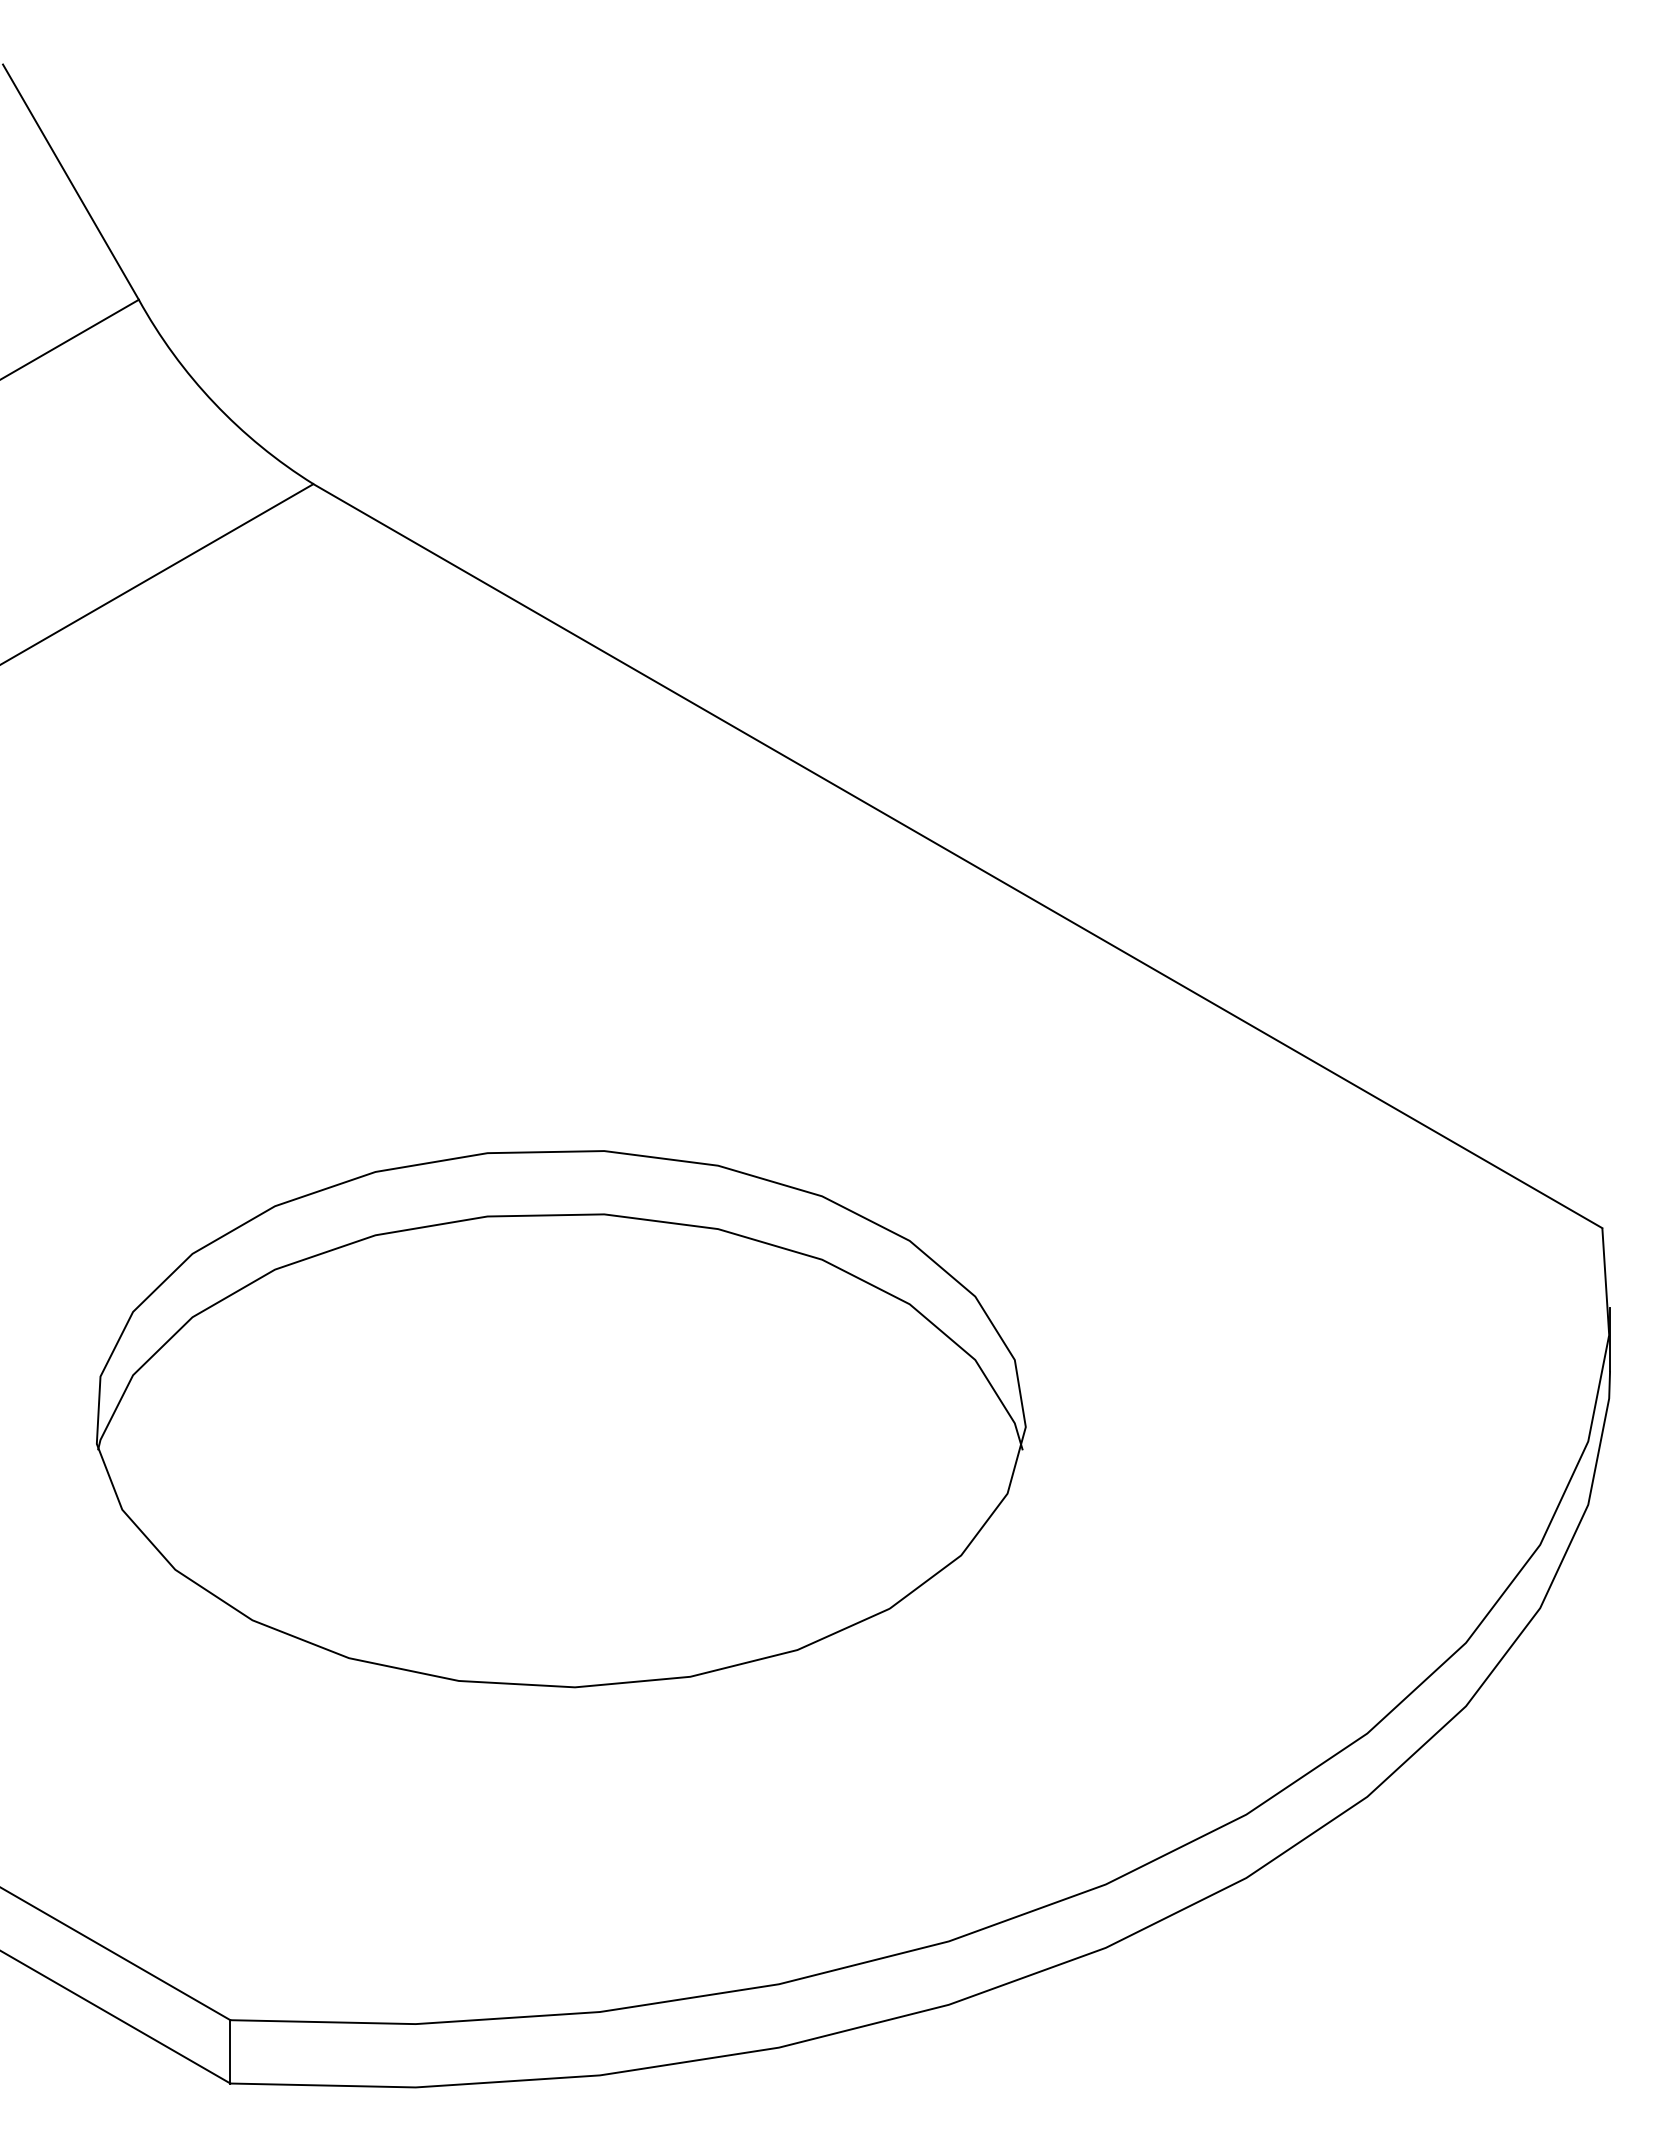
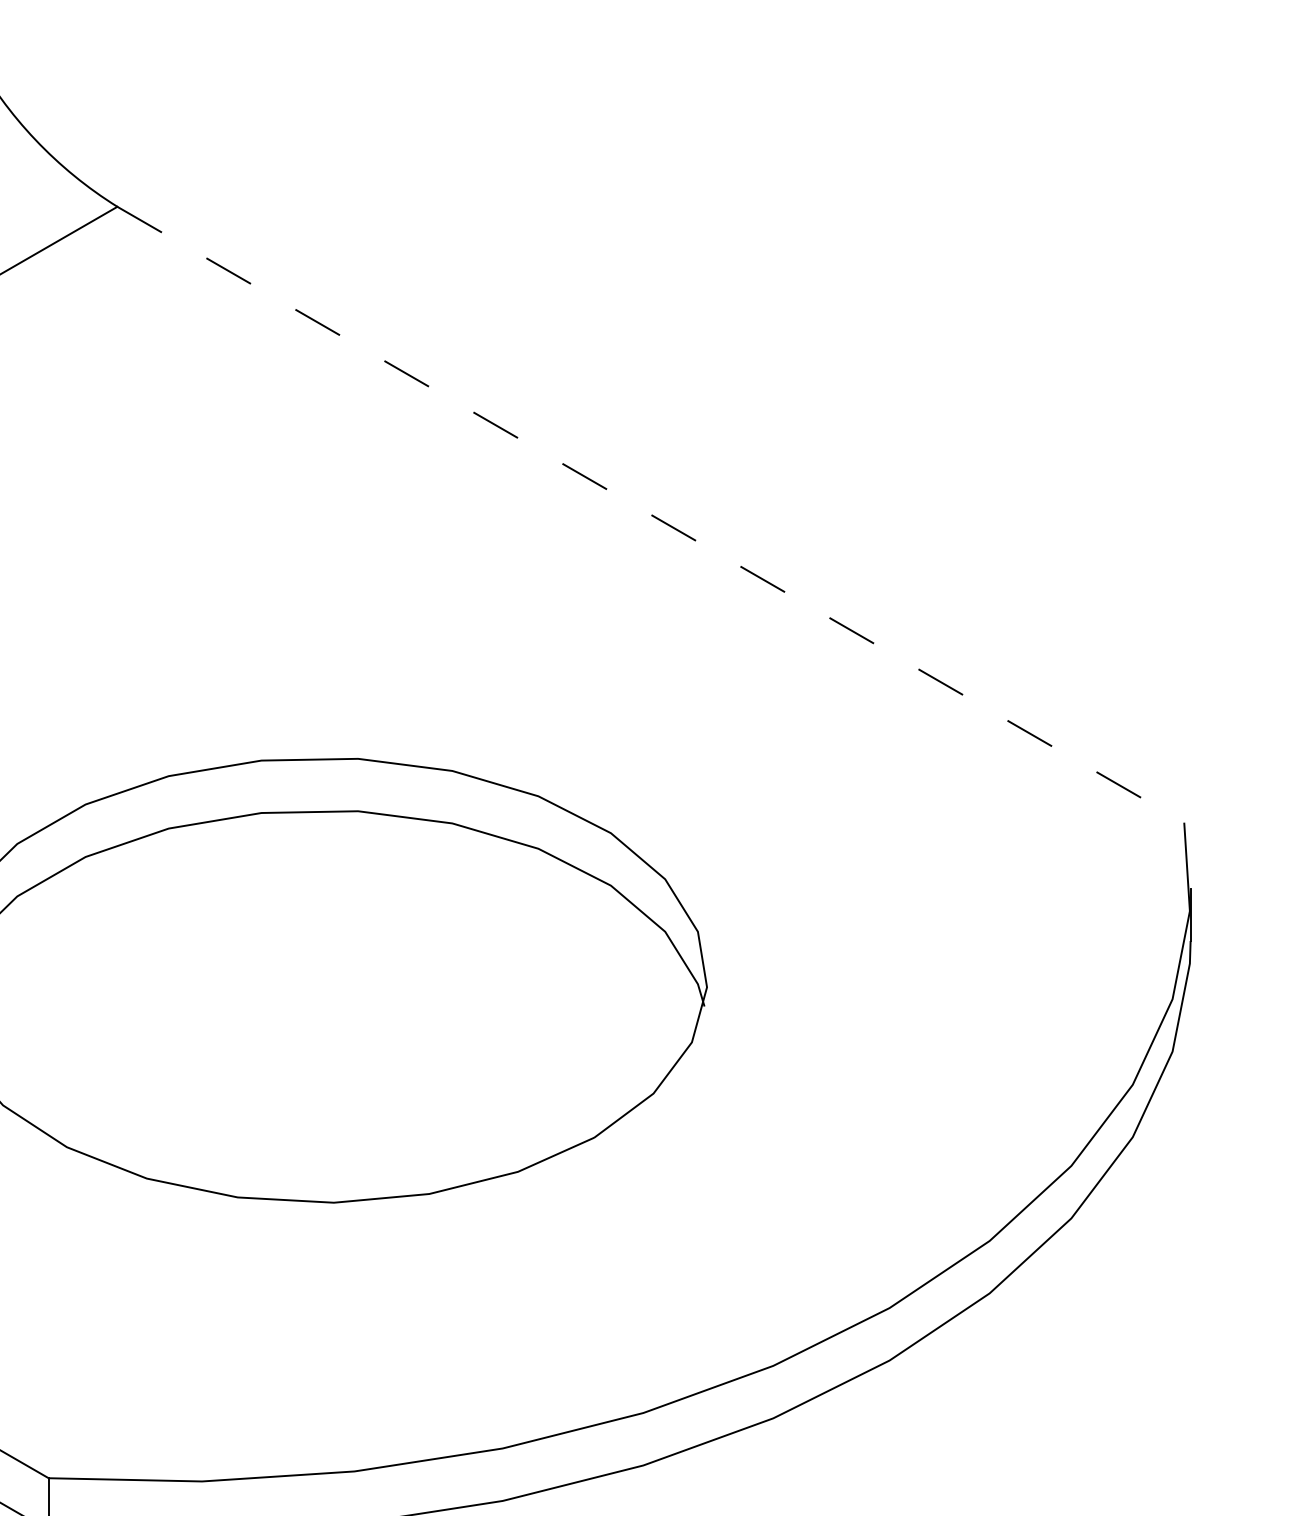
line: (958, 856) -> (651, 515), solid -> dashed

